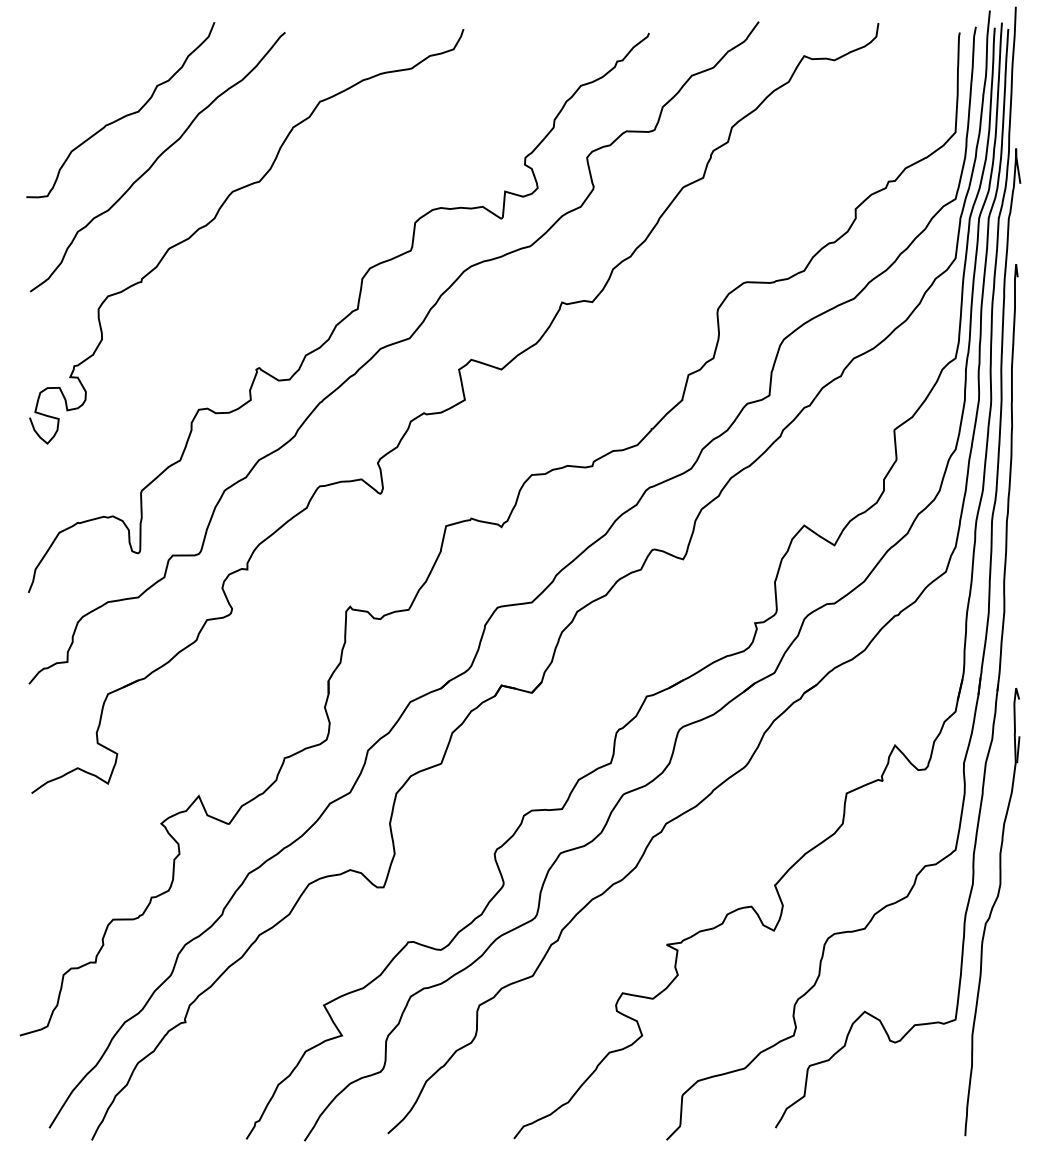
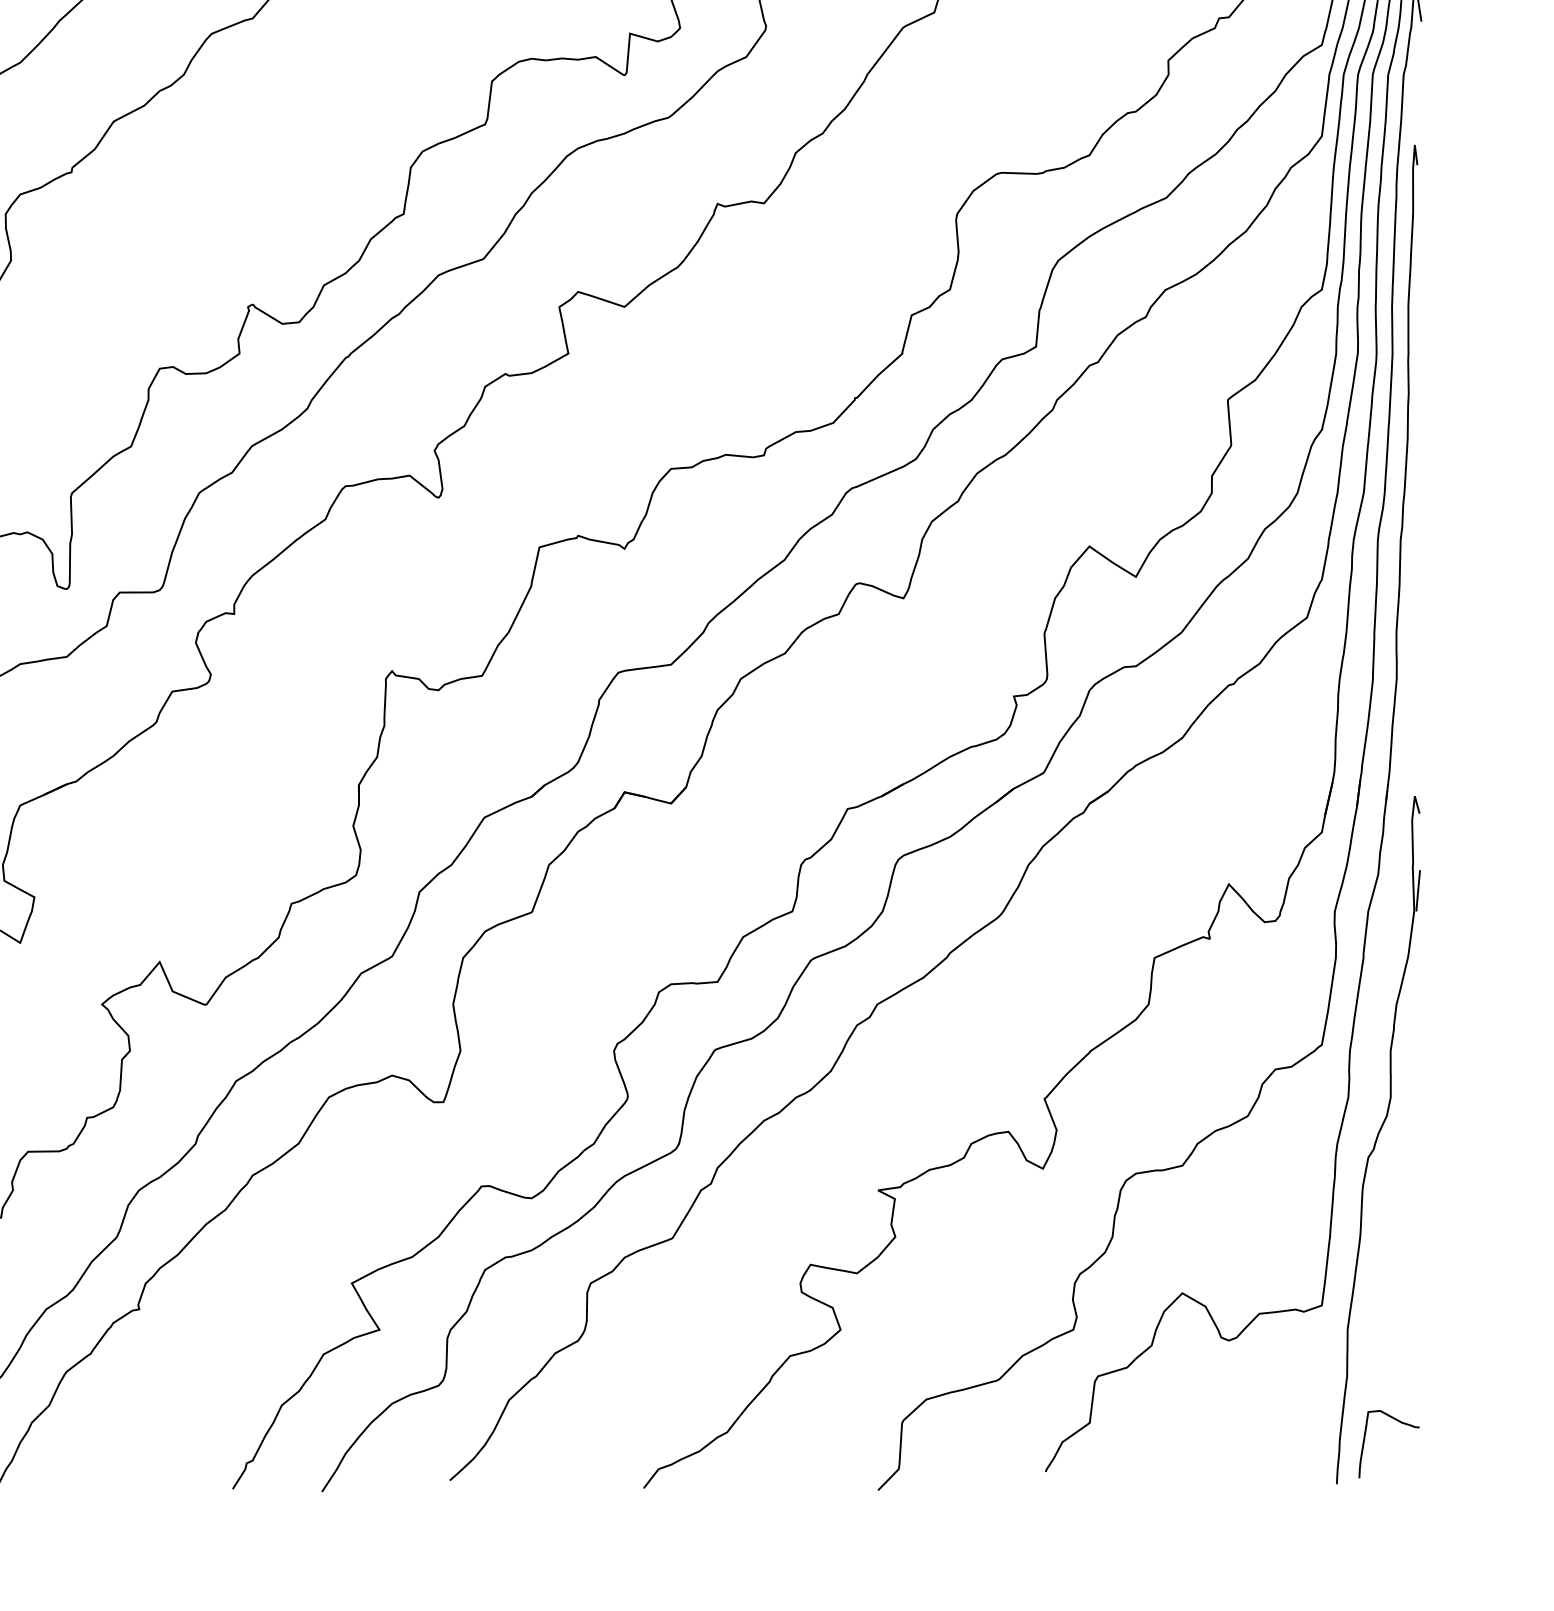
curve: (1006, 1096) -> (1400, 1423), added

